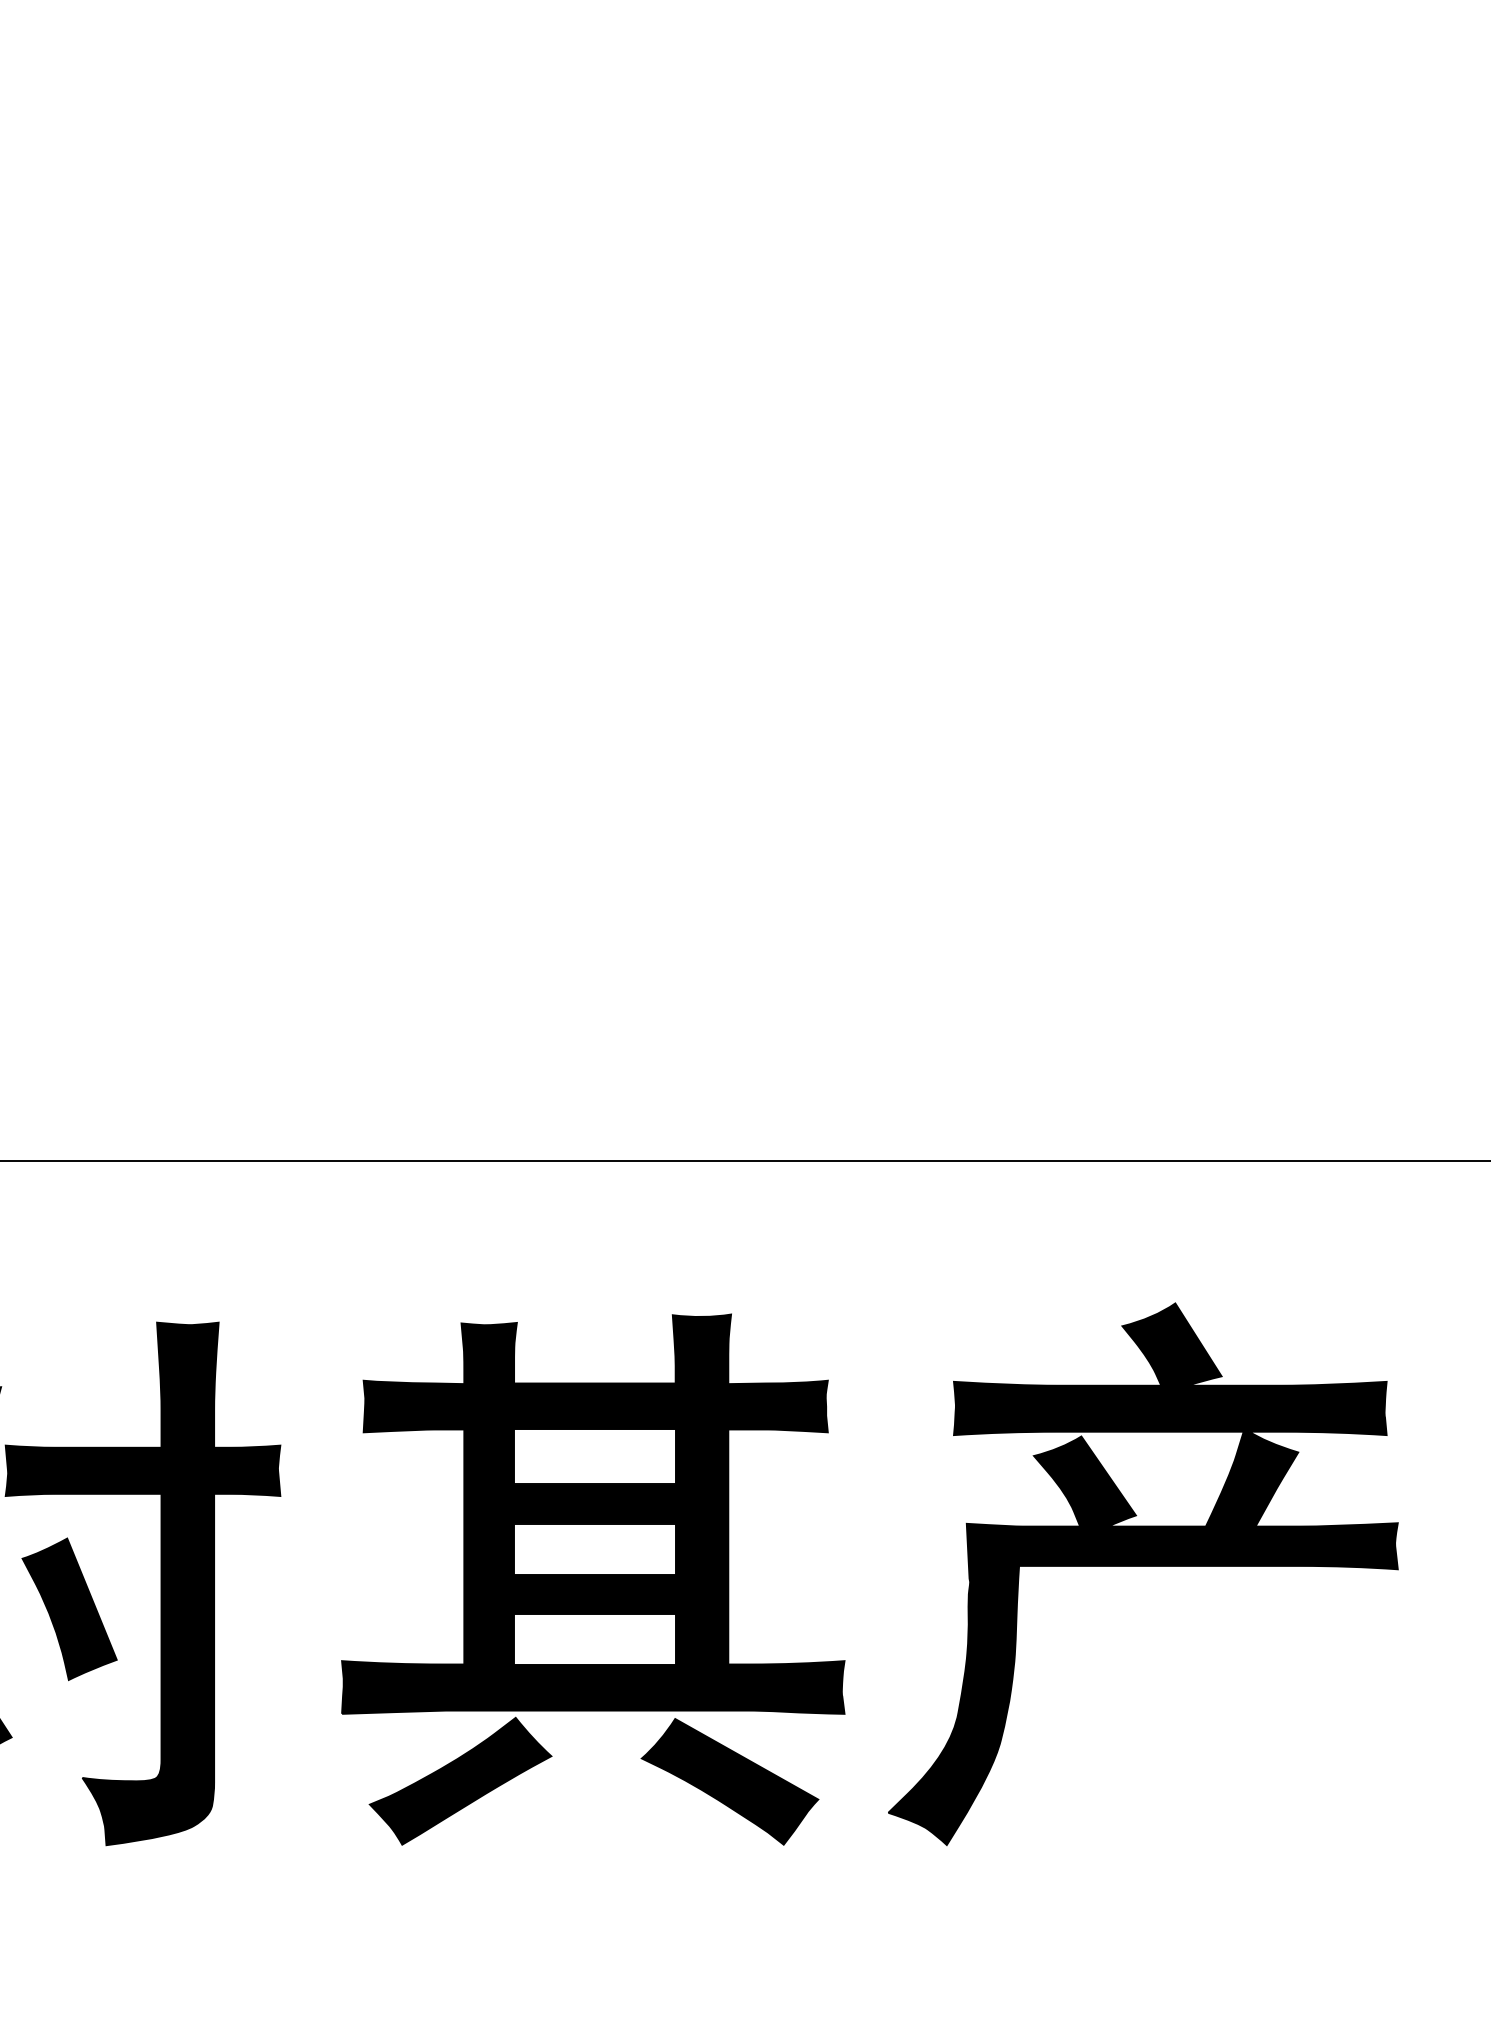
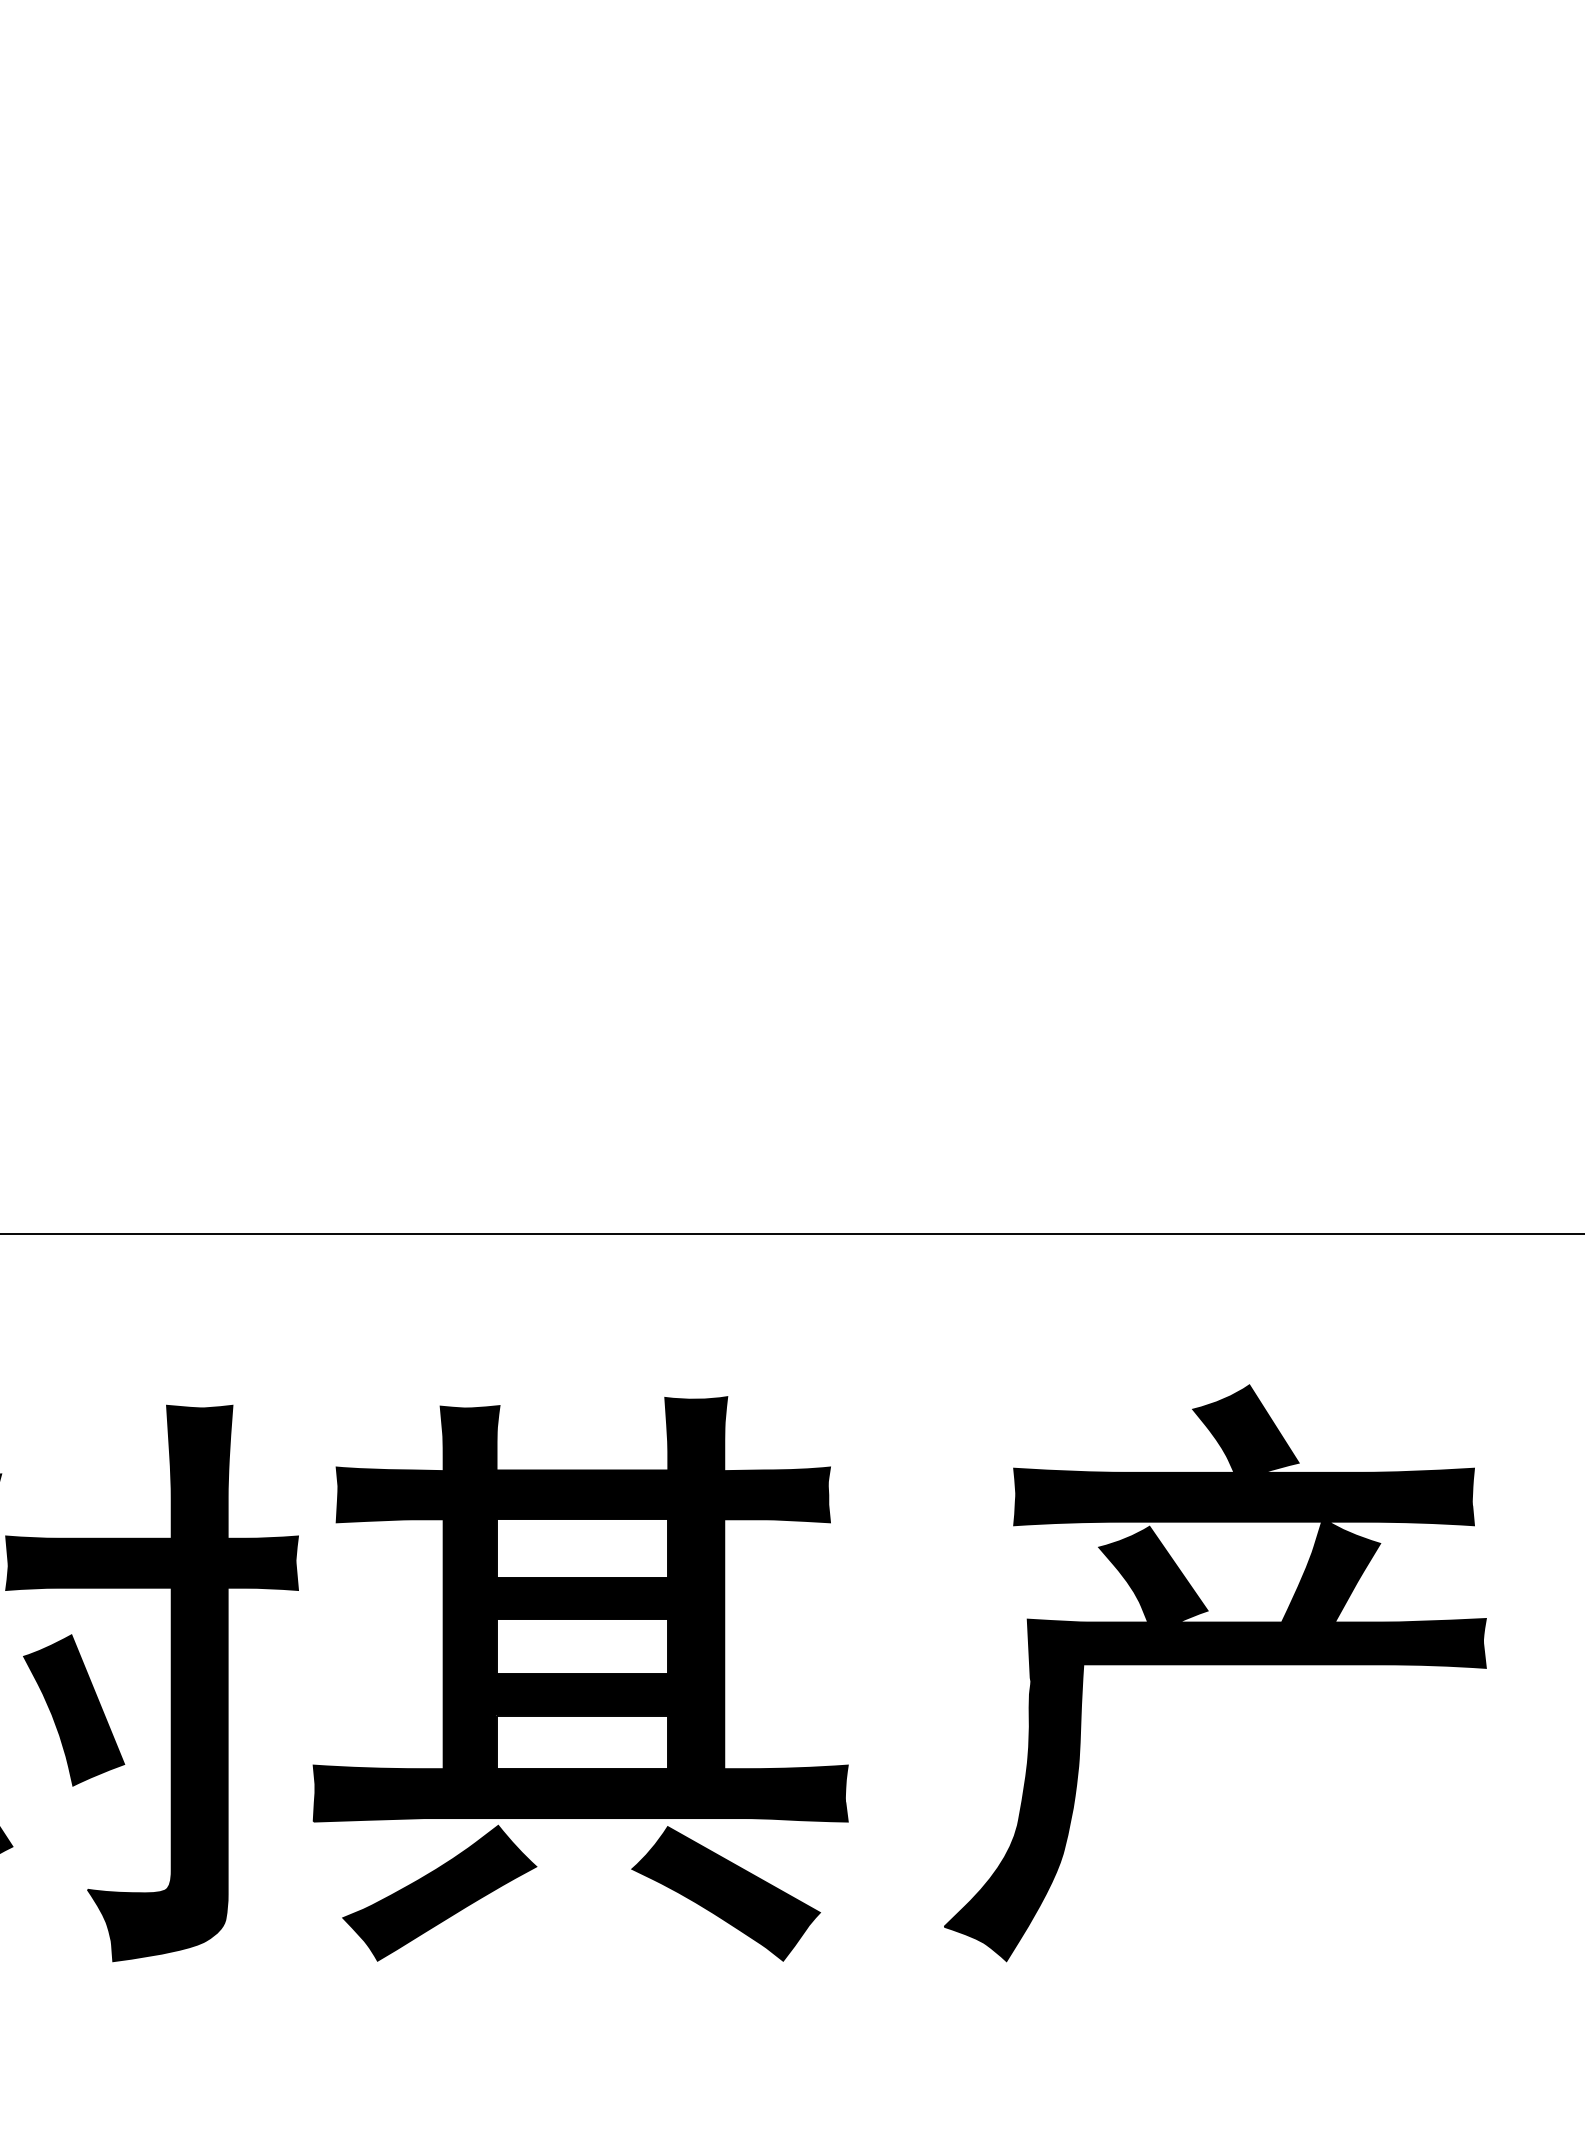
part: (593, 1579) -> (580, 1678), moved

